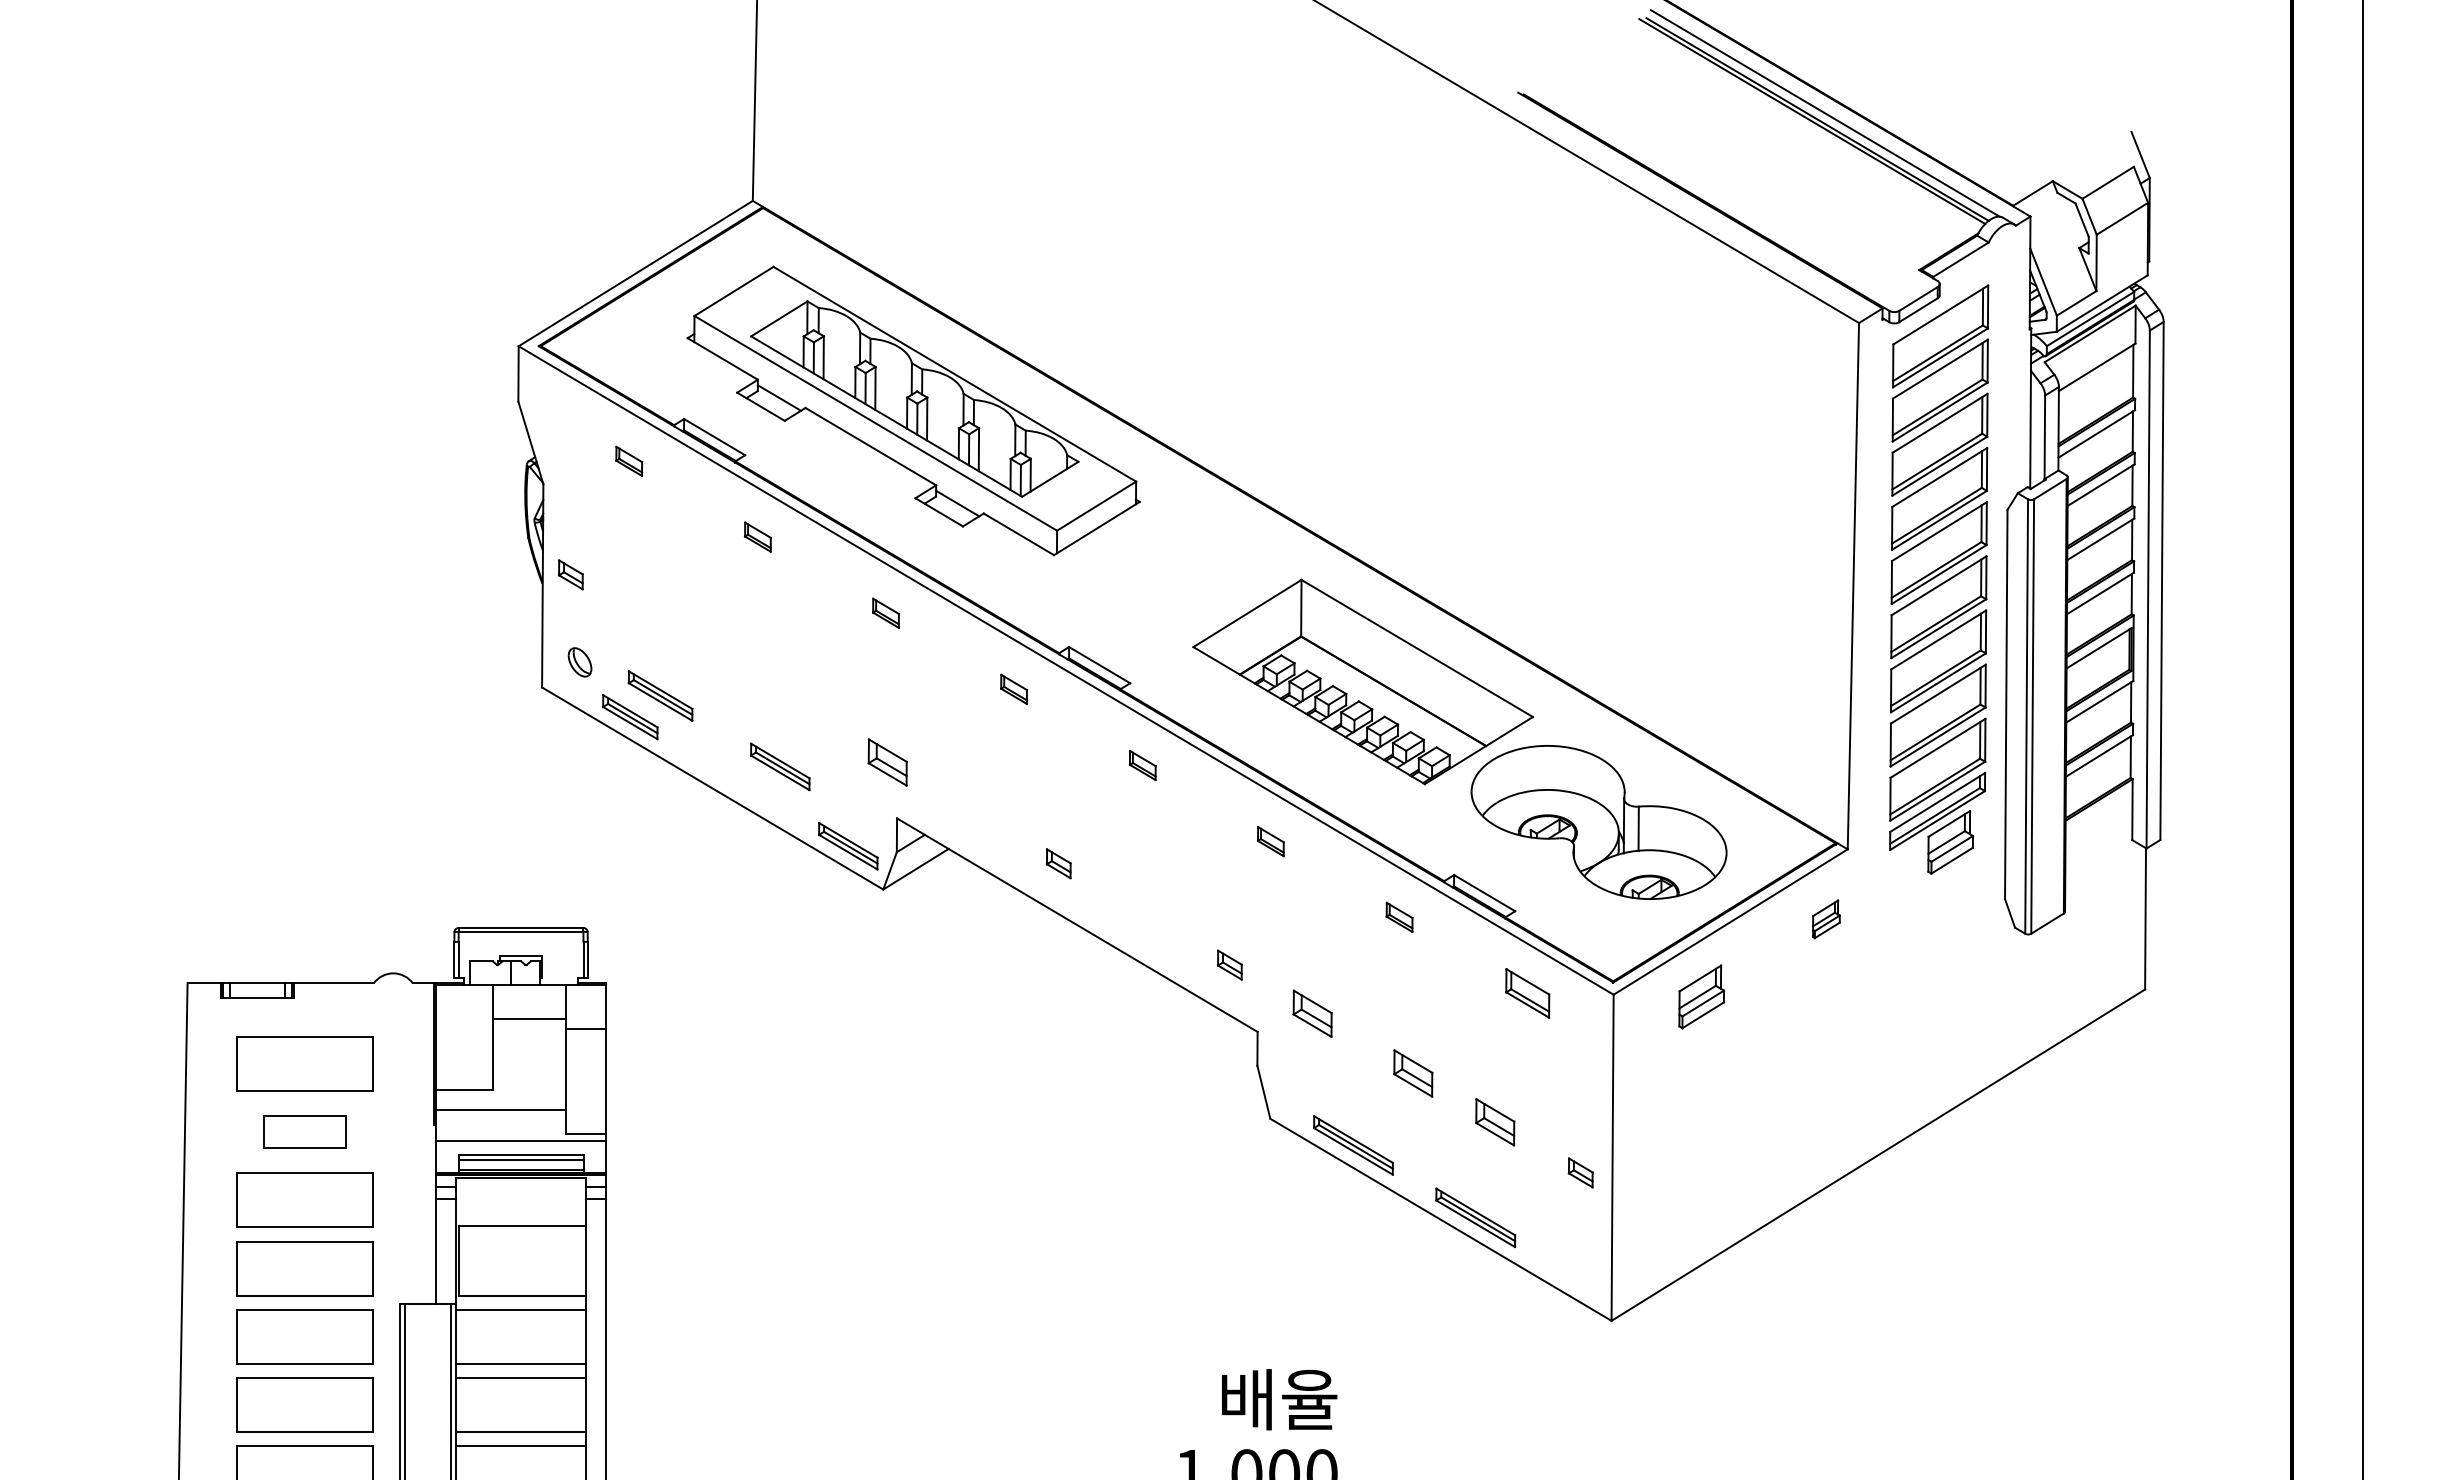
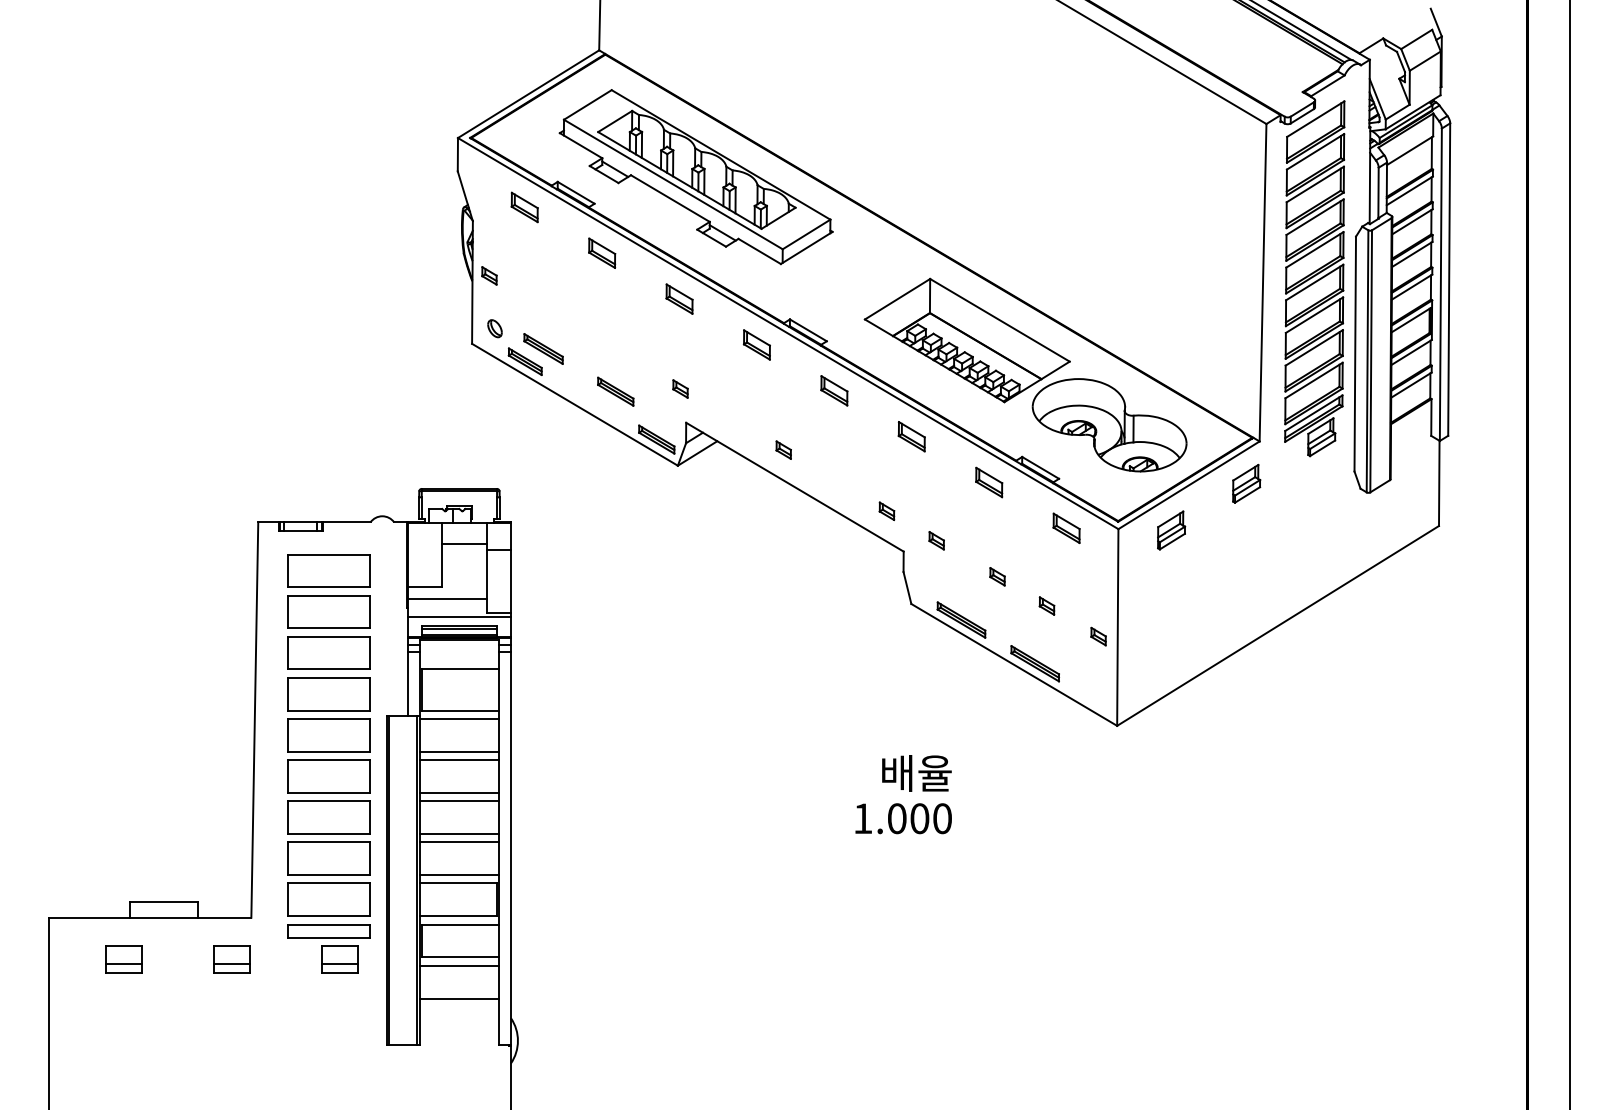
part: (628, 461) -> (524, 207), size x1.67
part: (758, 536) -> (602, 252), size x1.67
part: (885, 612) -> (679, 298), size x1.67
part: (1013, 688) -> (756, 344), size x1.67
part: (887, 761) -> (680, 388), size x0.62
part: (1142, 764) -> (834, 390), size x1.67
part: (1270, 841) -> (911, 436), size x1.67
part: (1399, 917) -> (989, 482), size x1.67
part: (1825, 919) -> (1246, 483), size x1.67
part: (1312, 1013) -> (936, 540), size x0.62
part: (1413, 1073) -> (997, 576), size x0.62
part: (1494, 1121) -> (1046, 605), size x0.62
part: (304, 1131) -> (328, 611), size x1.67

